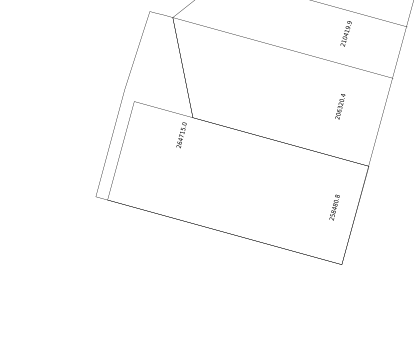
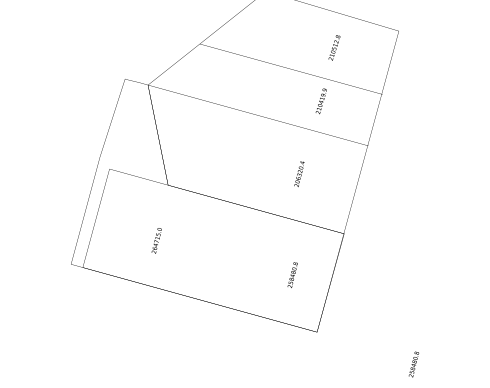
text: (340, 105) -> (299, 173), moved
text: (181, 134) -> (156, 240), moved
text: (334, 206) -> (292, 274), moved

